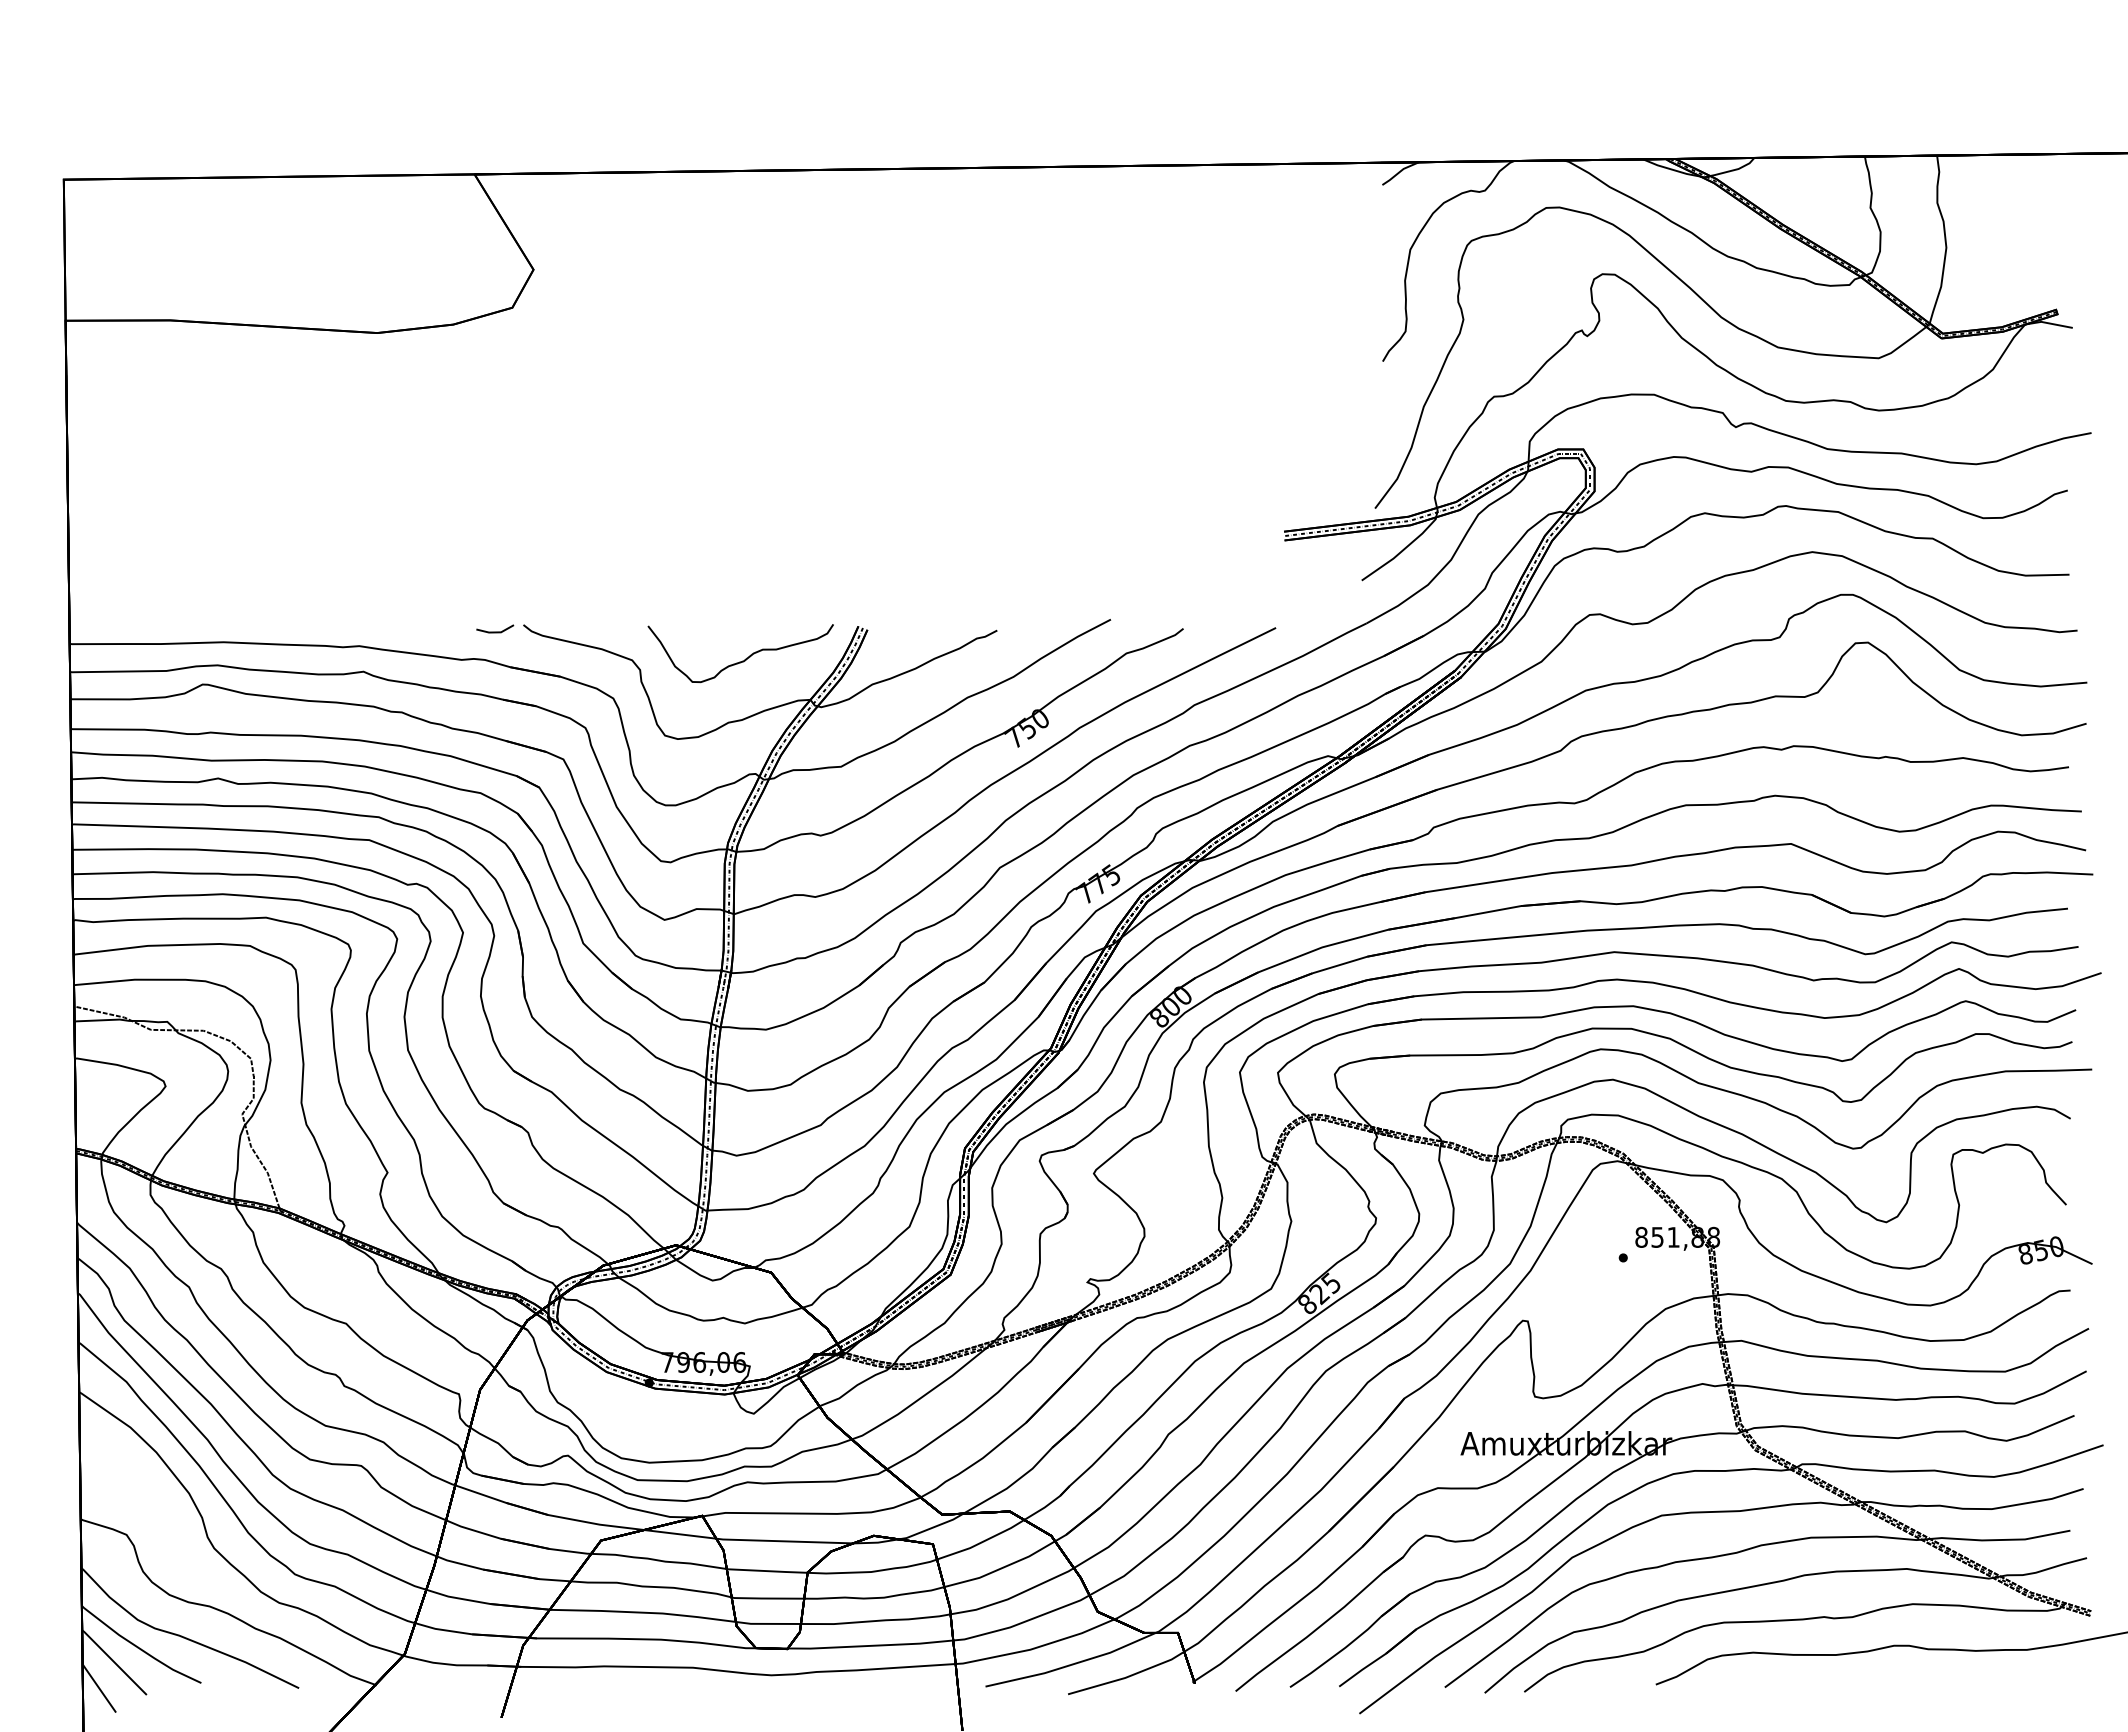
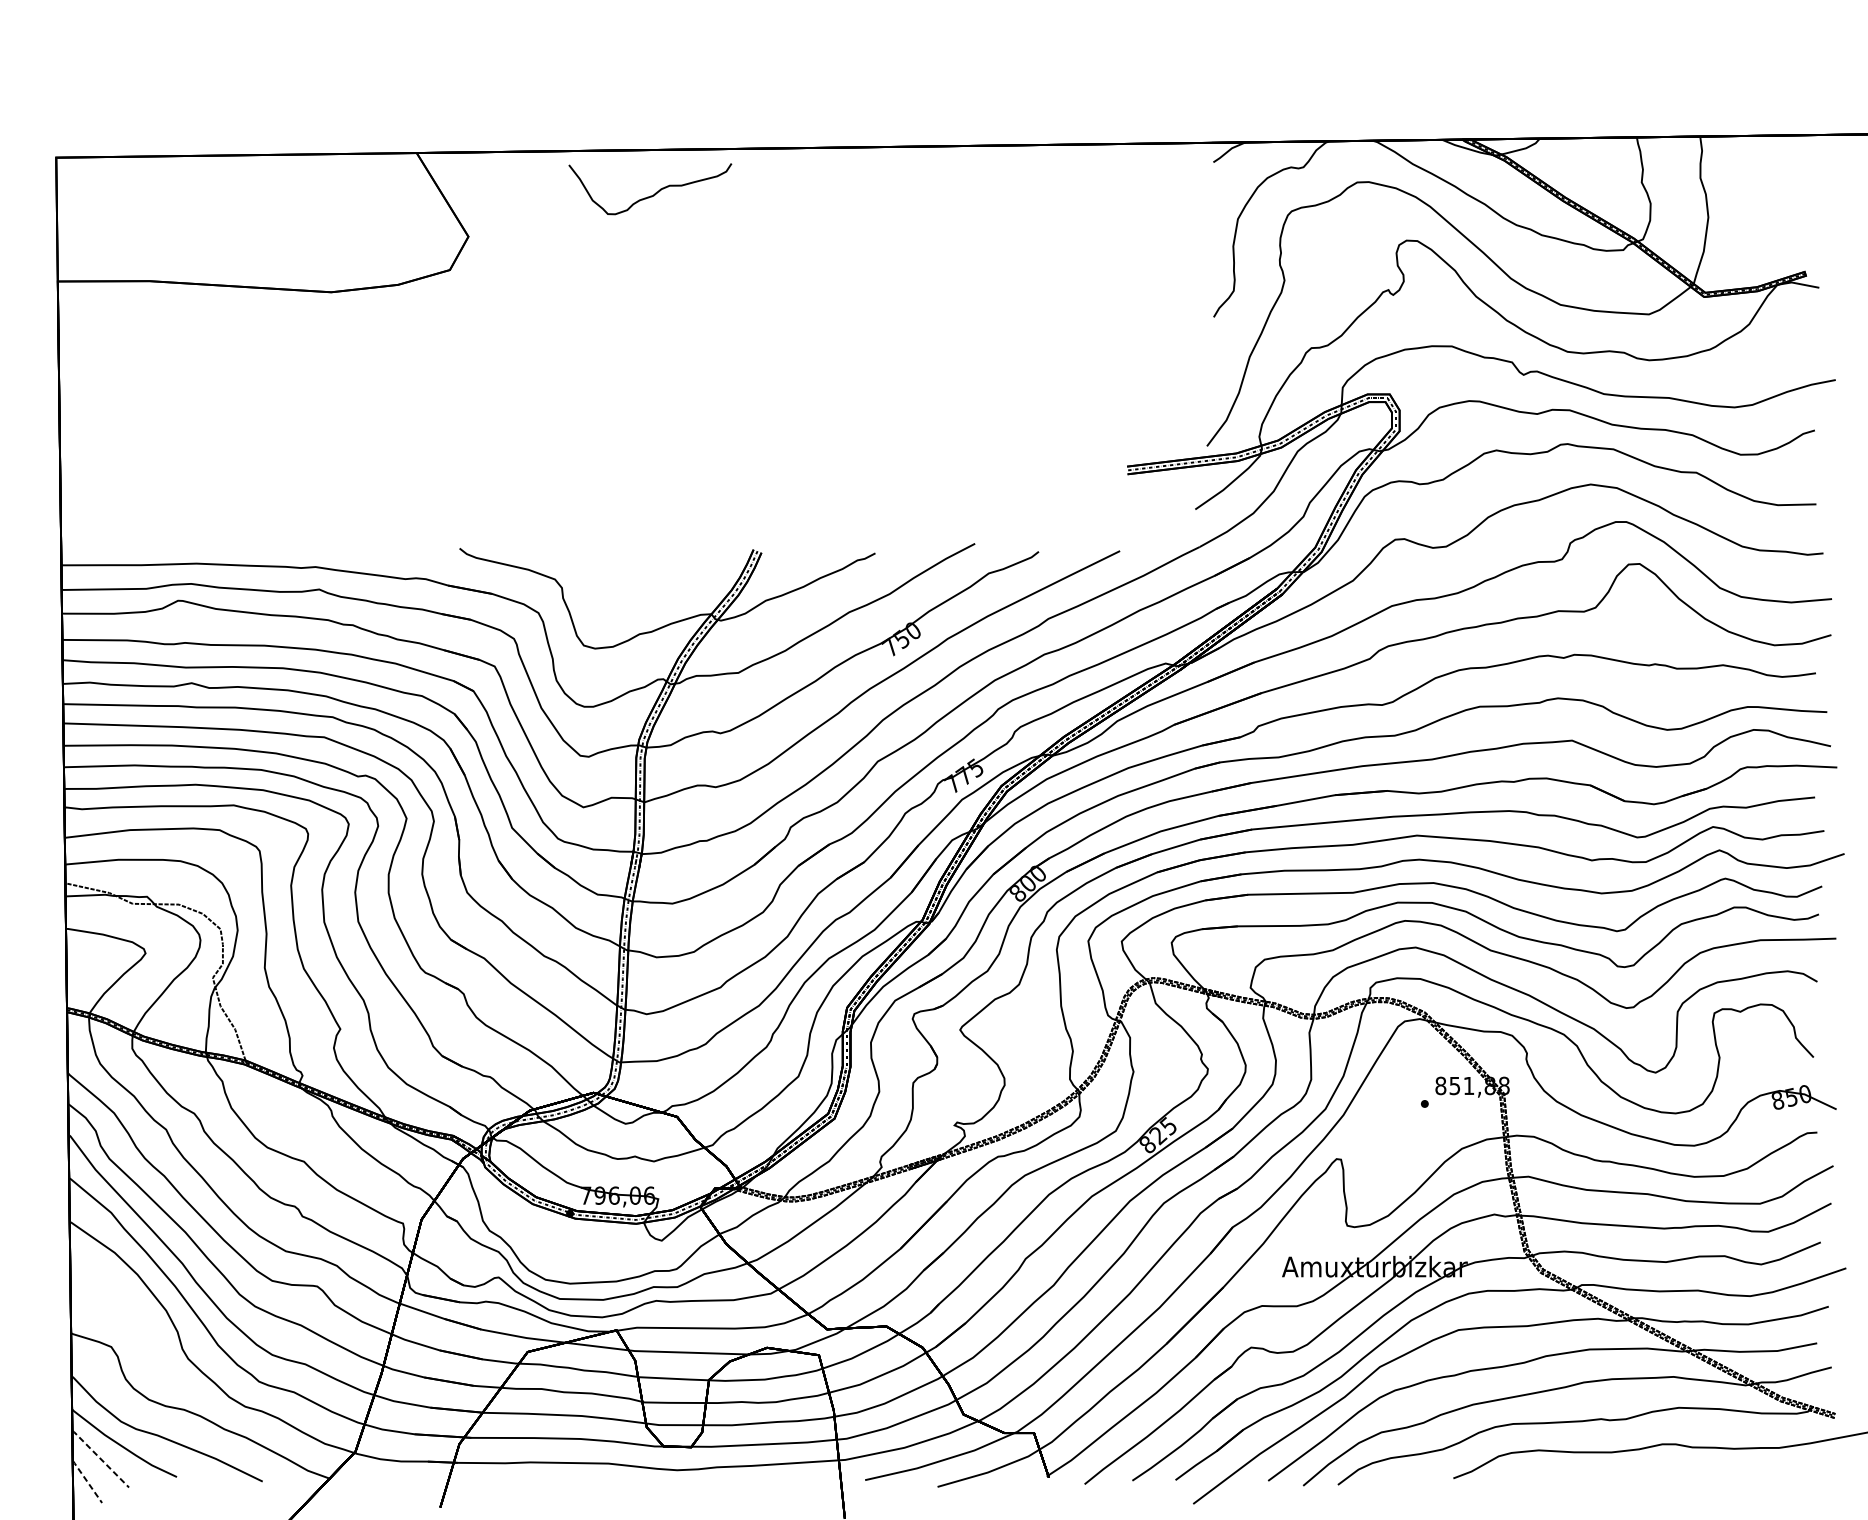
line: (495, 631) -> (435, 554), removed
curve: (745, 658) -> (654, 193), moved
line: (114, 1662) -> (100, 1459), solid -> dashed
line: (99, 1687) -> (87, 1480), solid -> dashed

